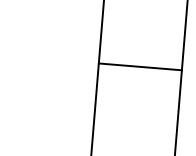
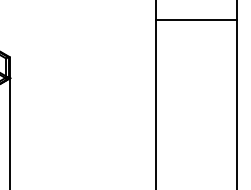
line: (140, 66) -> (196, 19), moved

